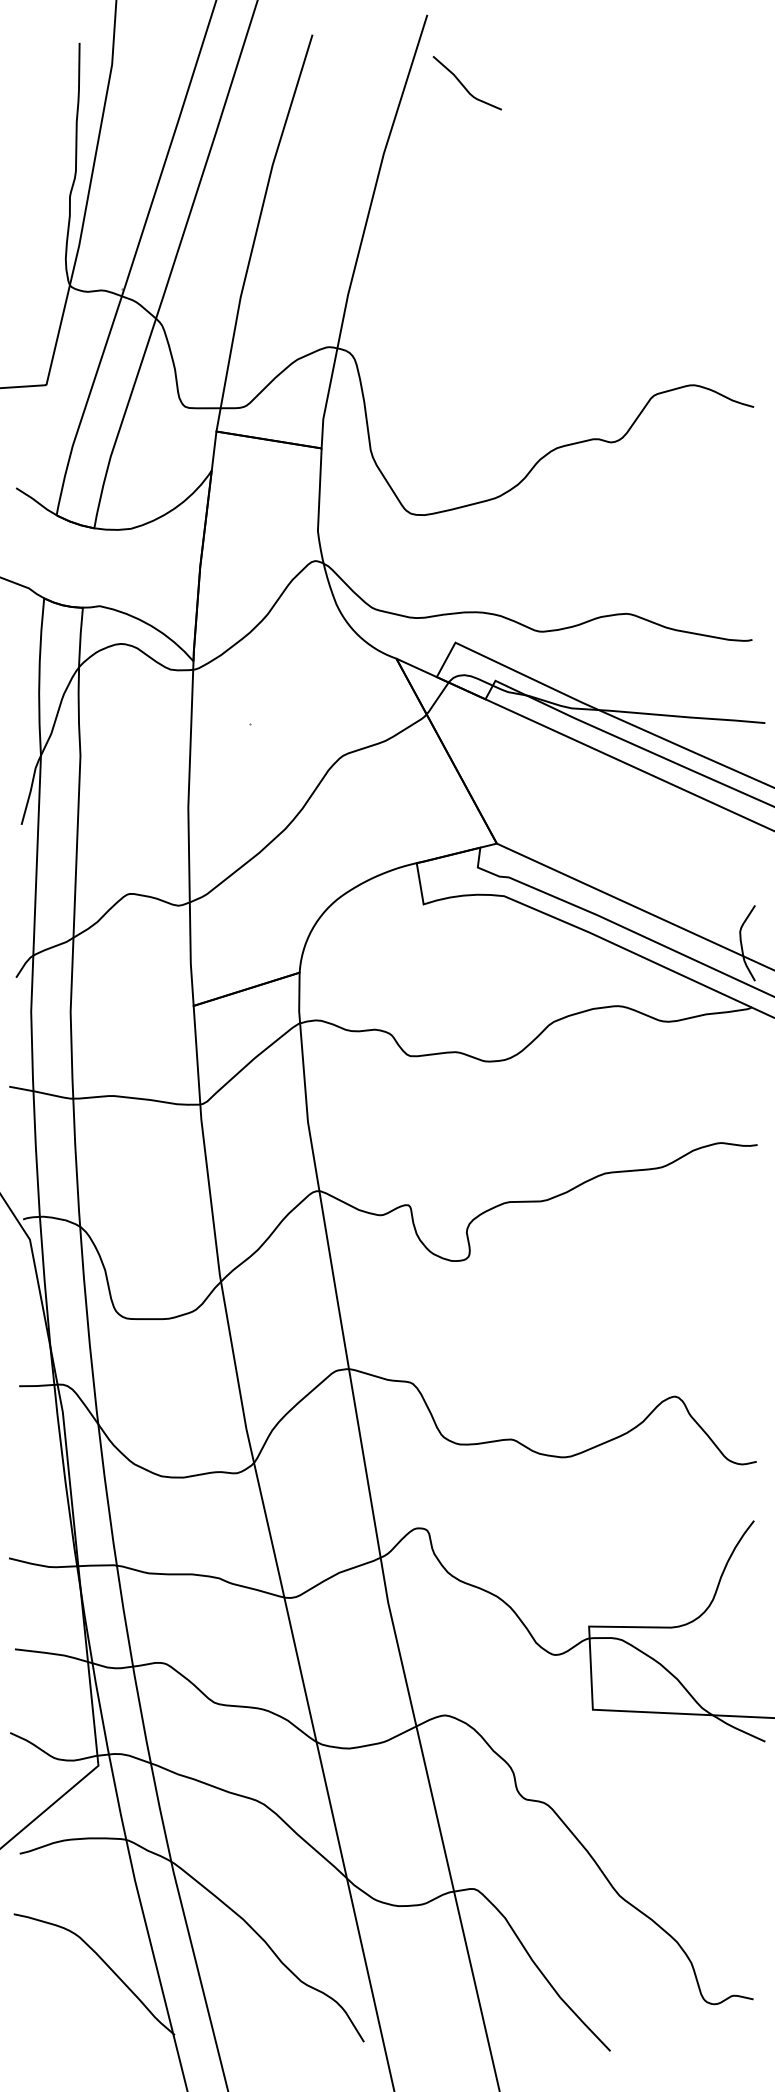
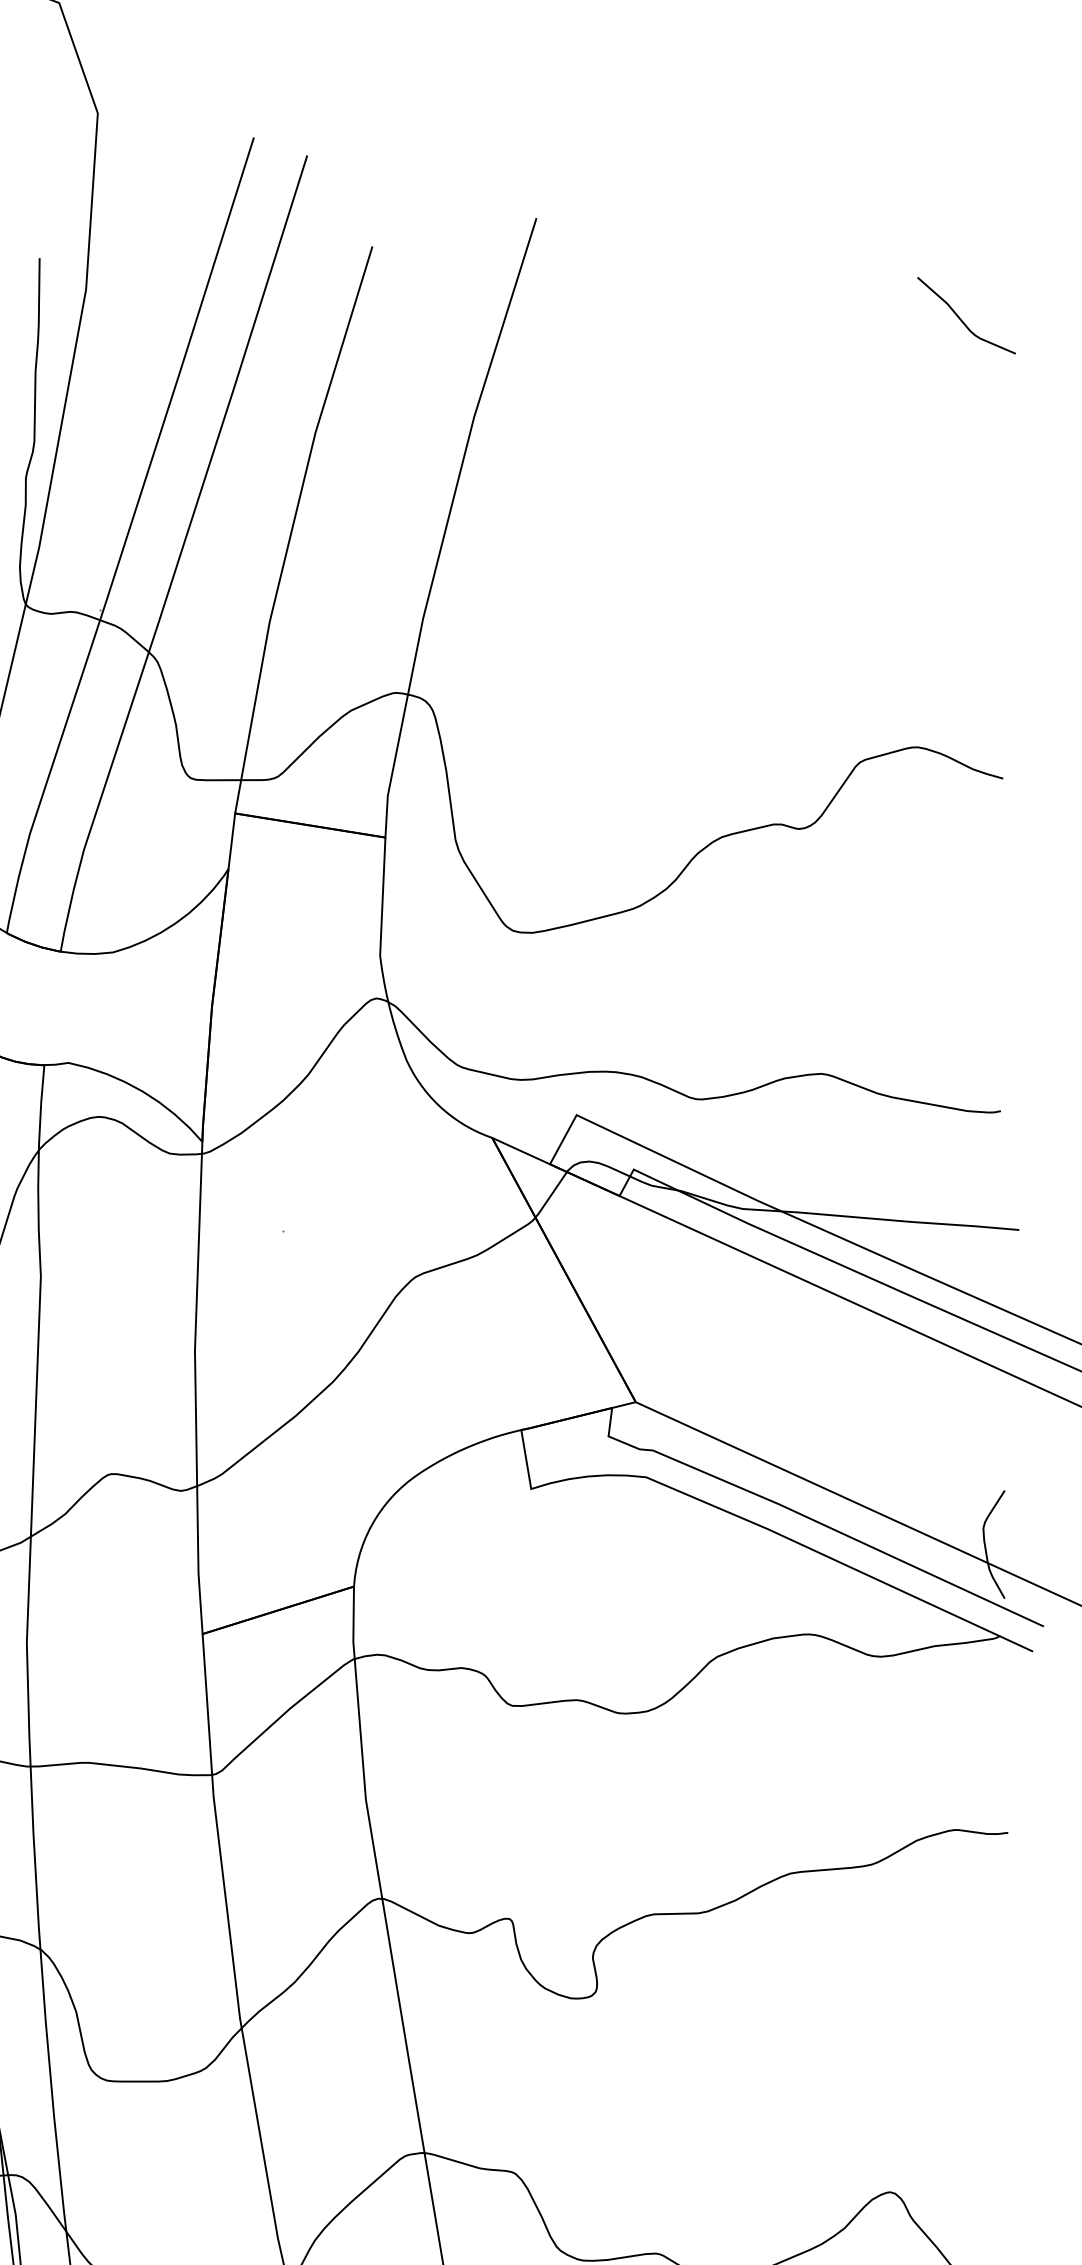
curve: (464, 85) -> (962, 319), moved

